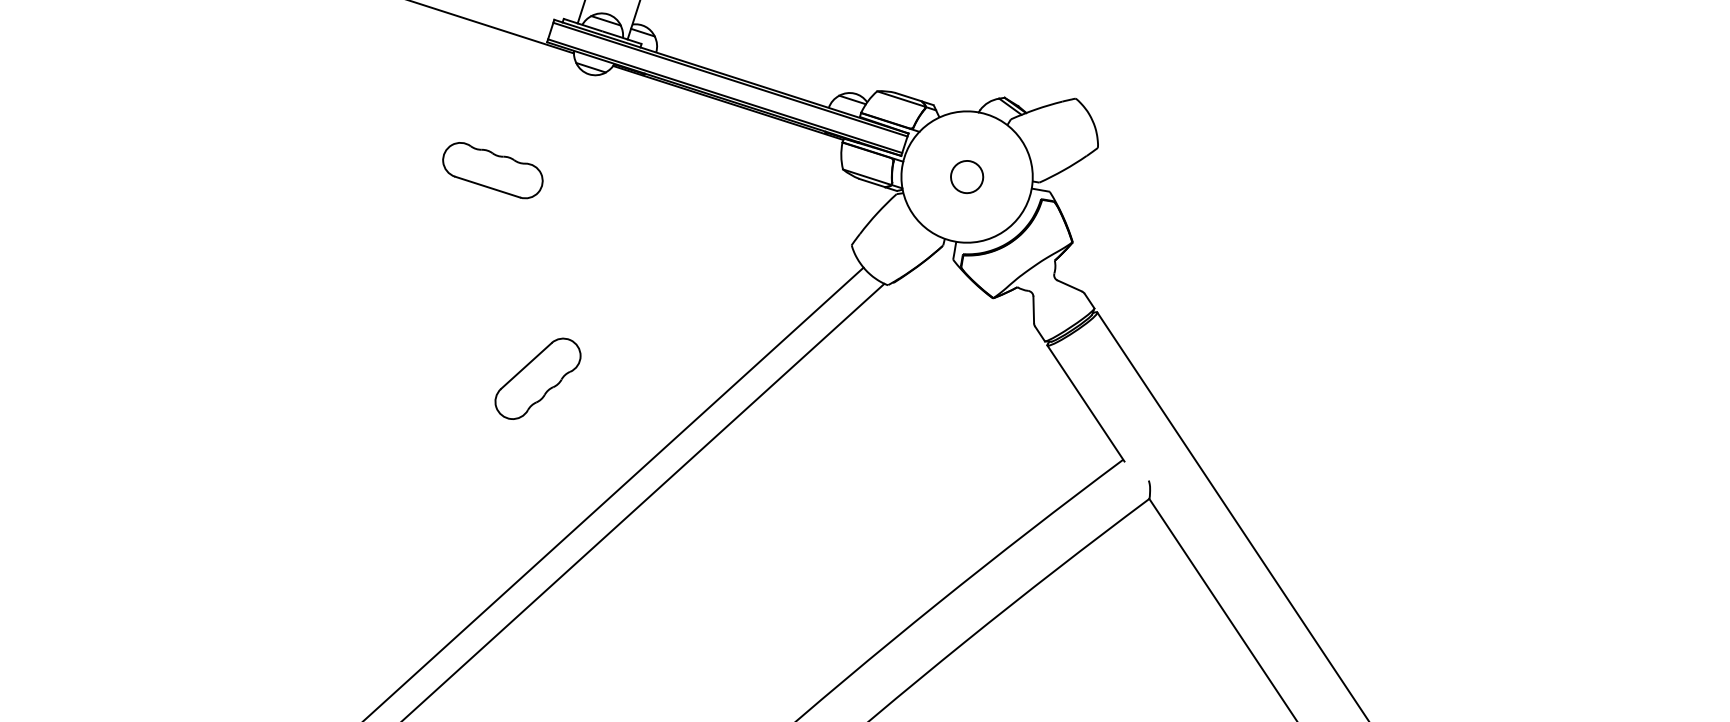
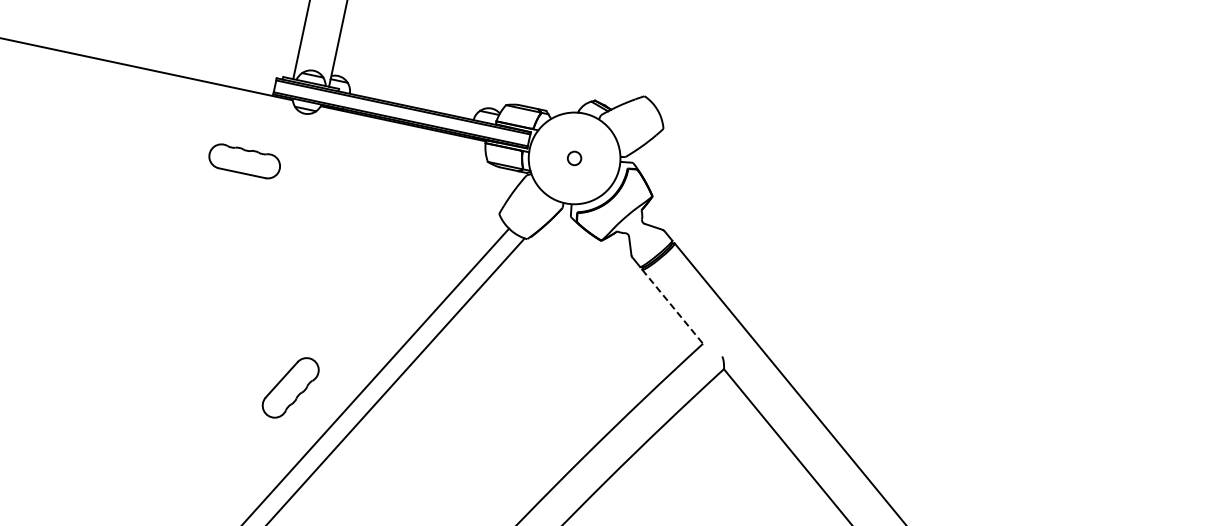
part: (492, 170) -> (244, 161), moved
circle: (966, 177) -> (574, 158), size x0.6
part: (537, 378) -> (290, 387), moved
line: (1086, 403) -> (673, 307), solid -> dashed

